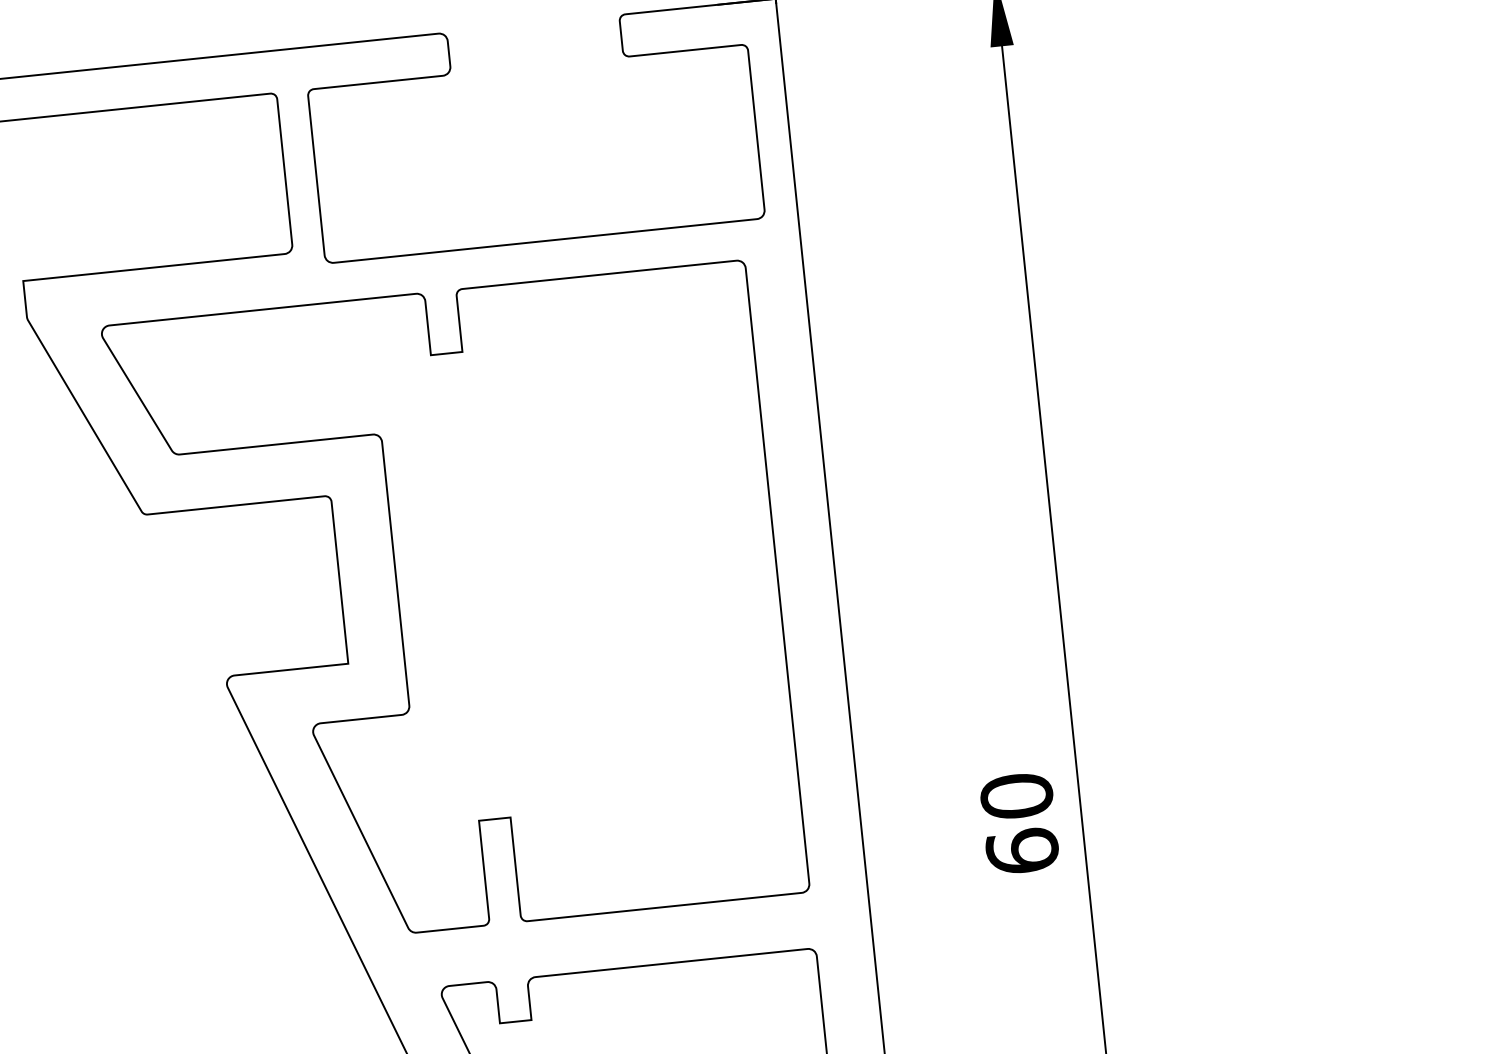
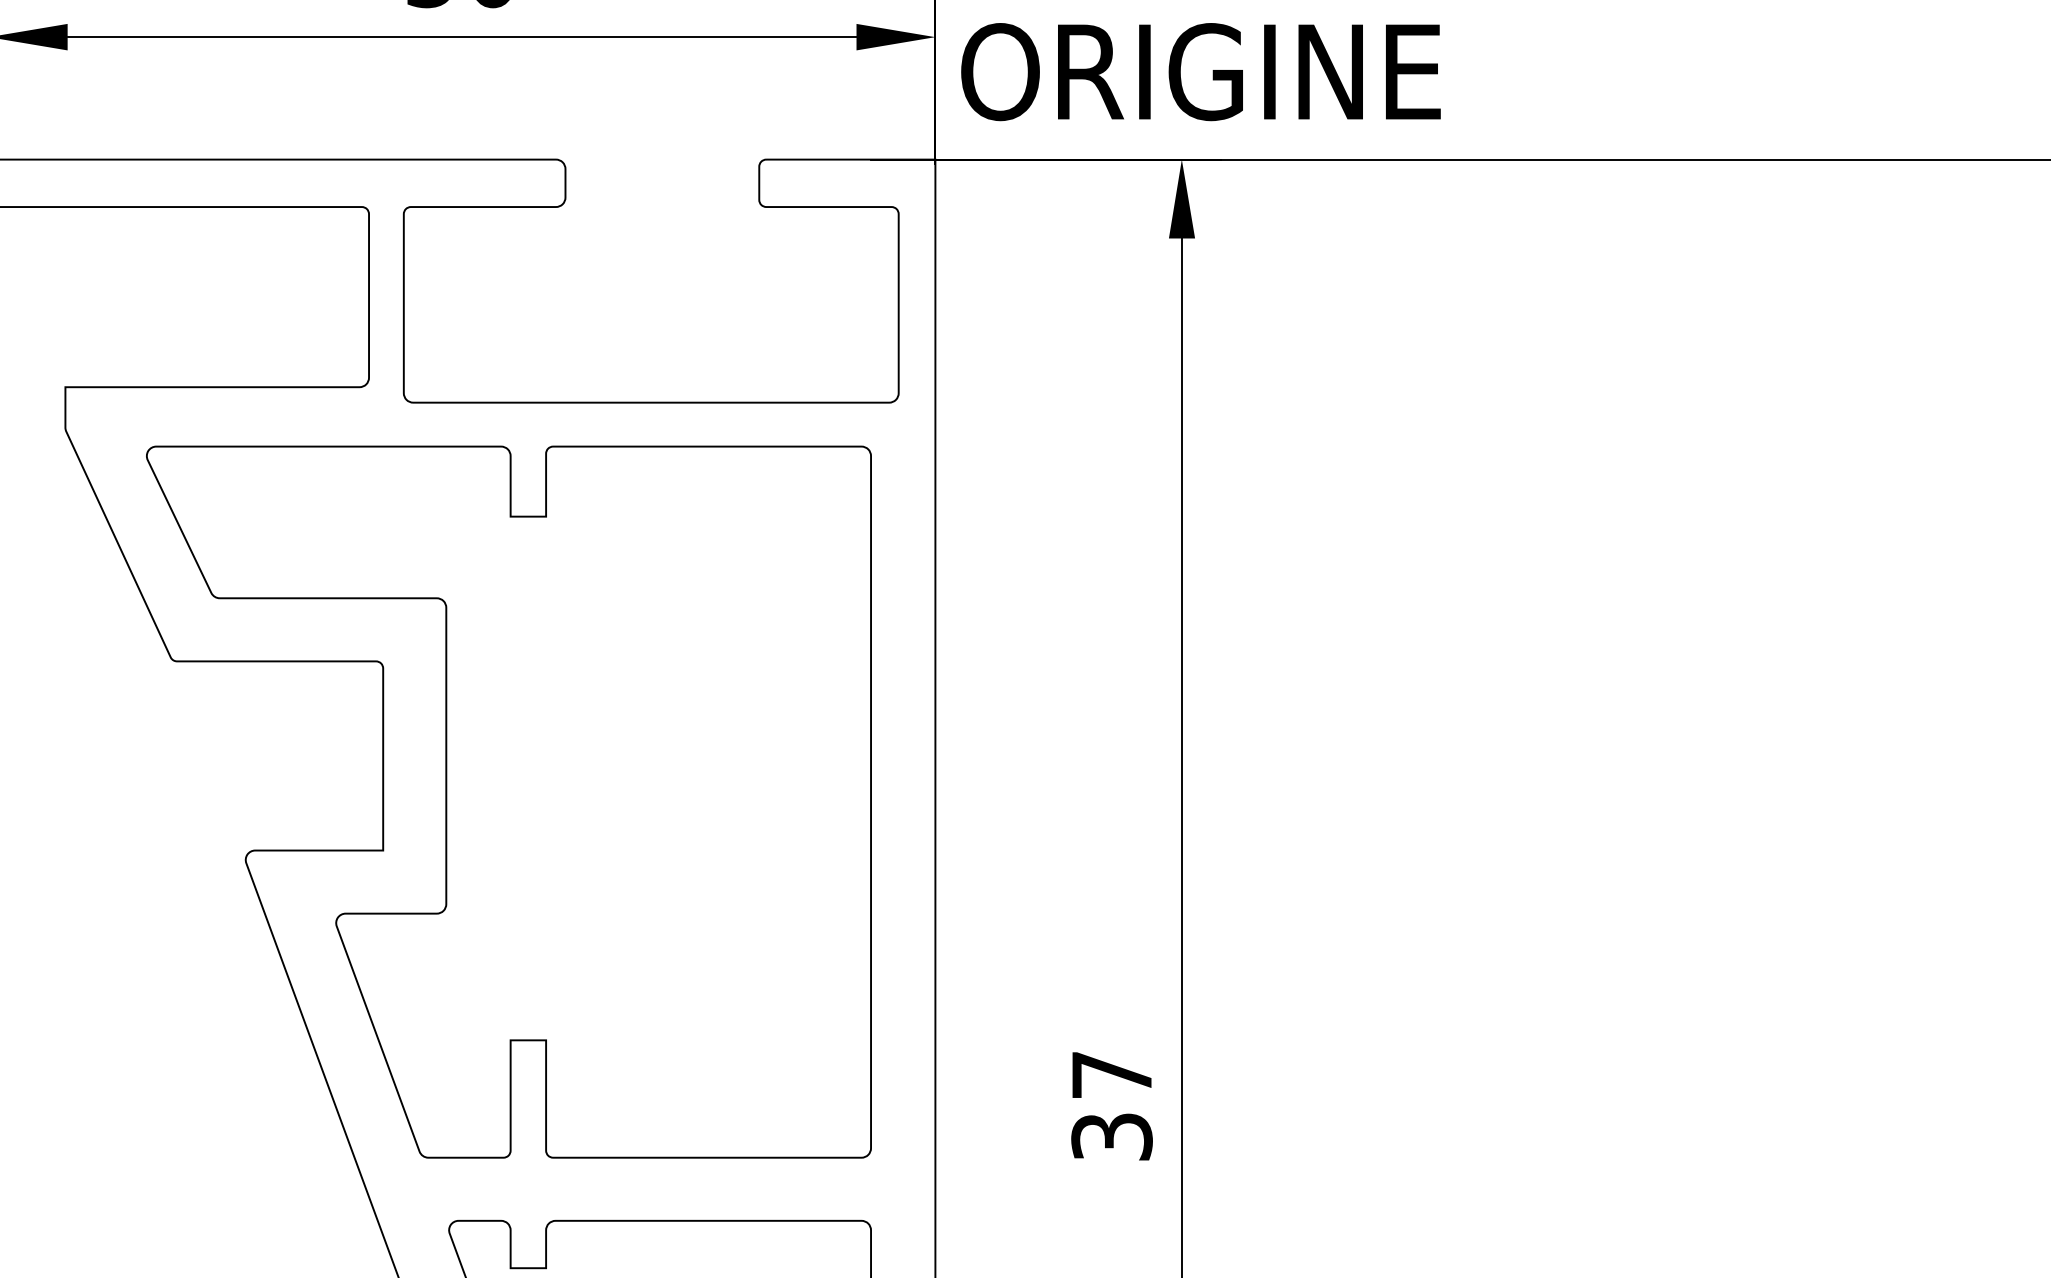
text: (1019, 823) -> (1111, 1105), 60 -> 37

